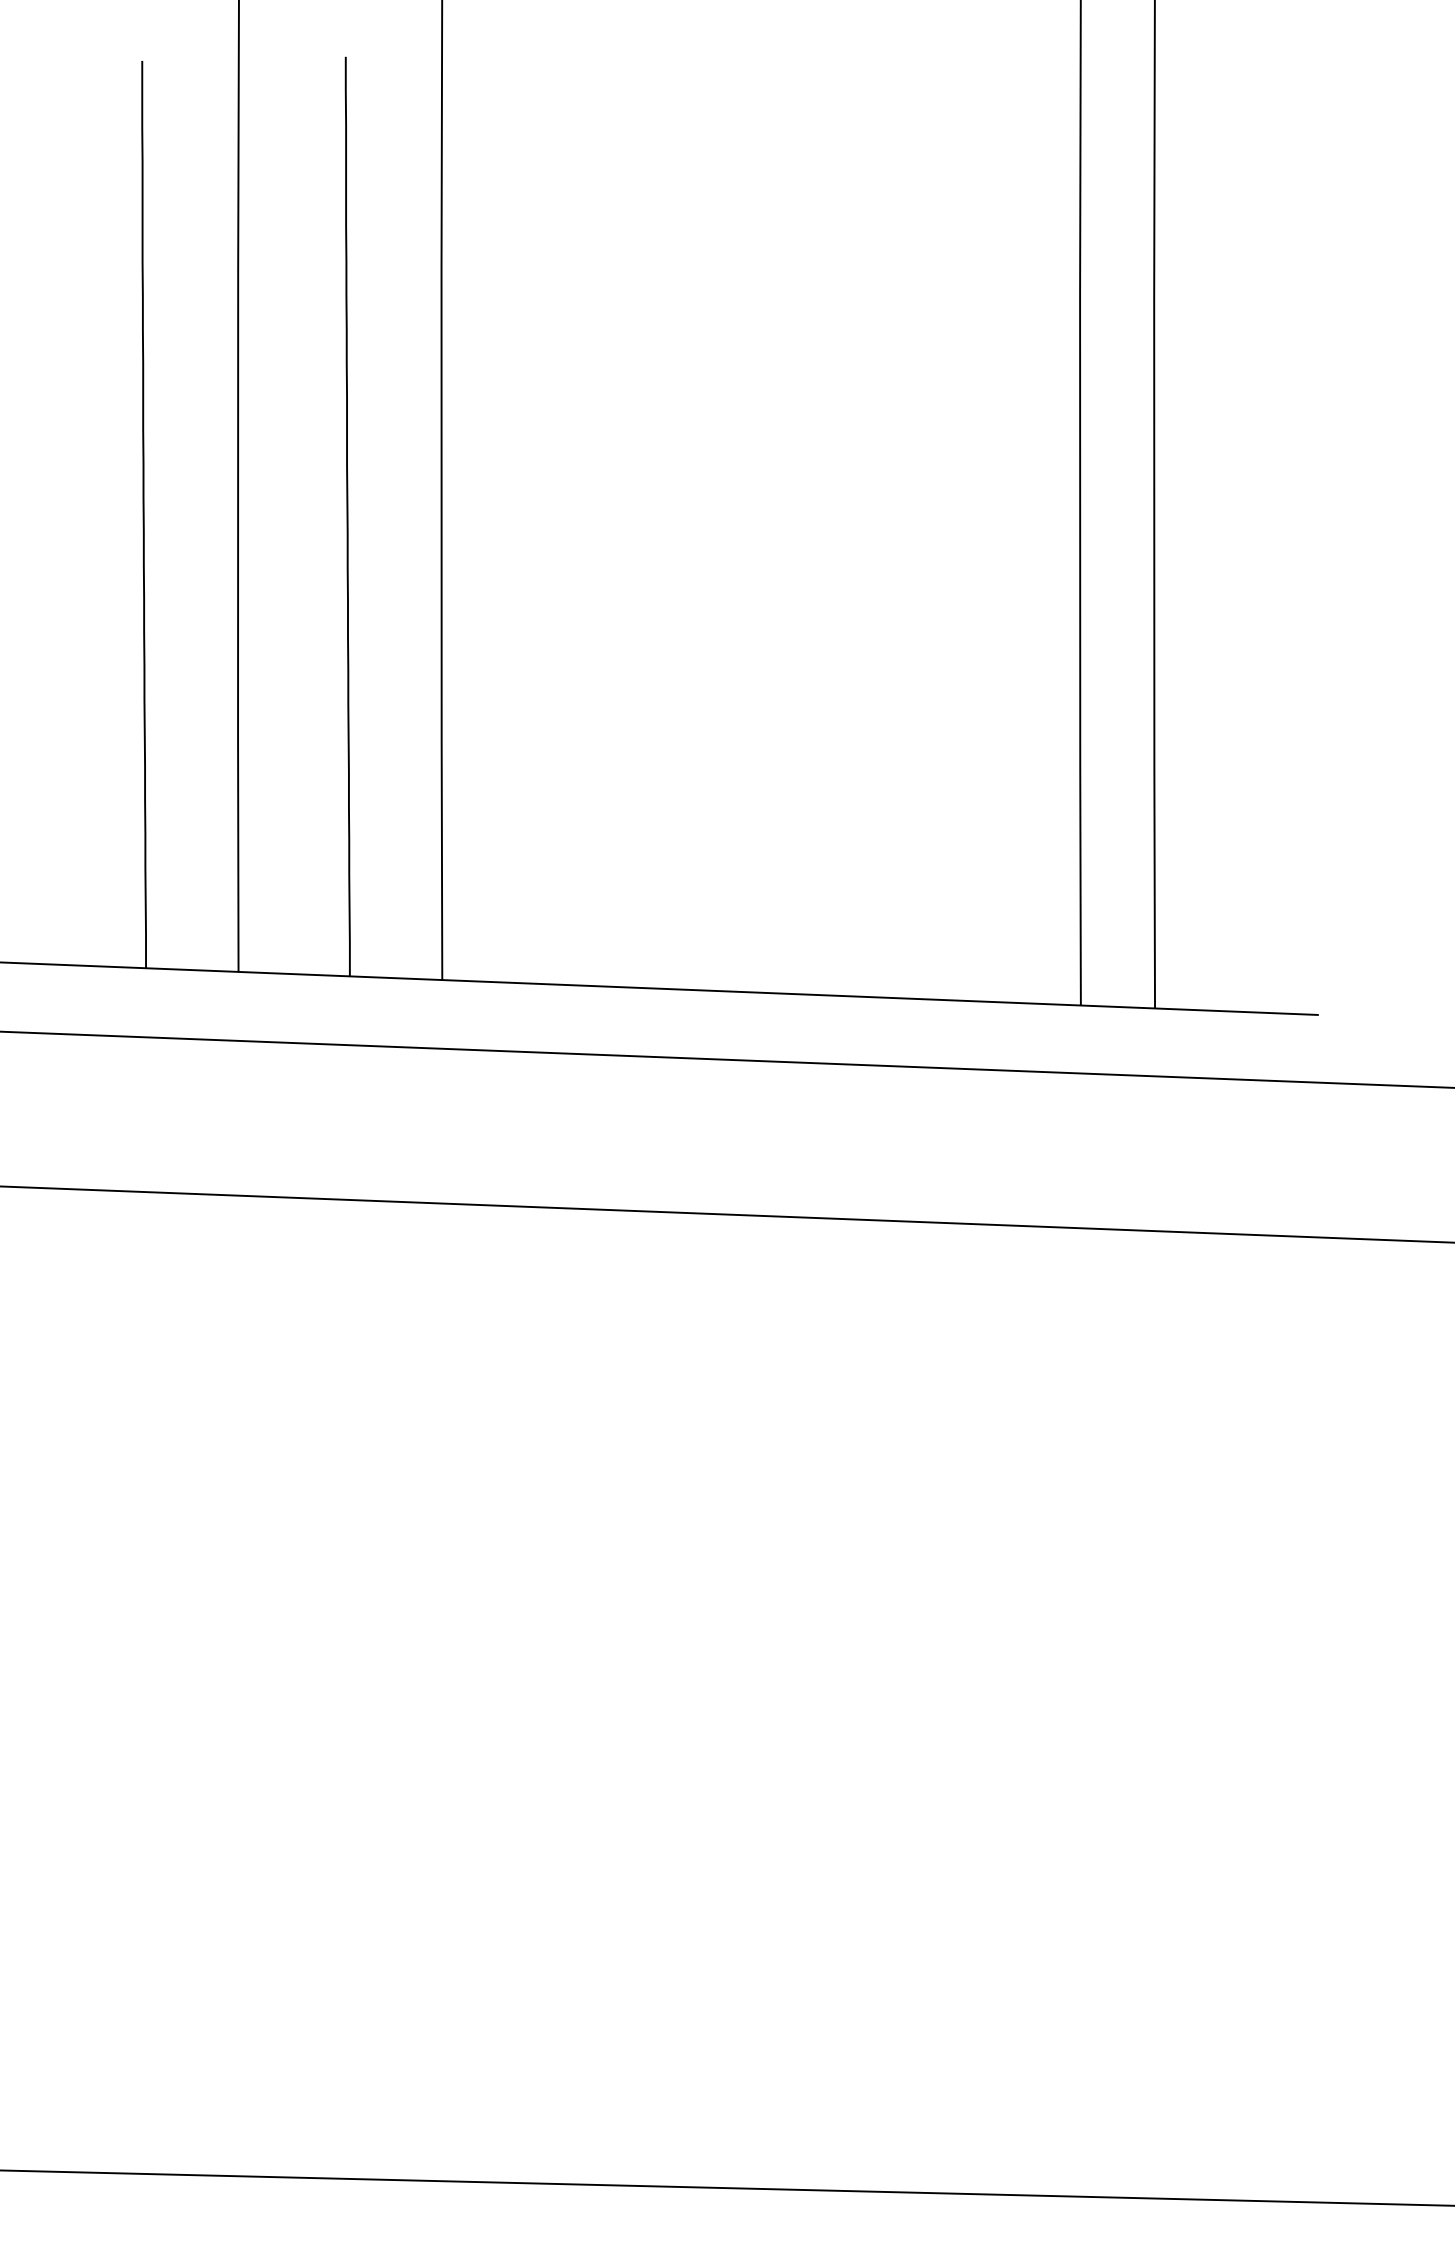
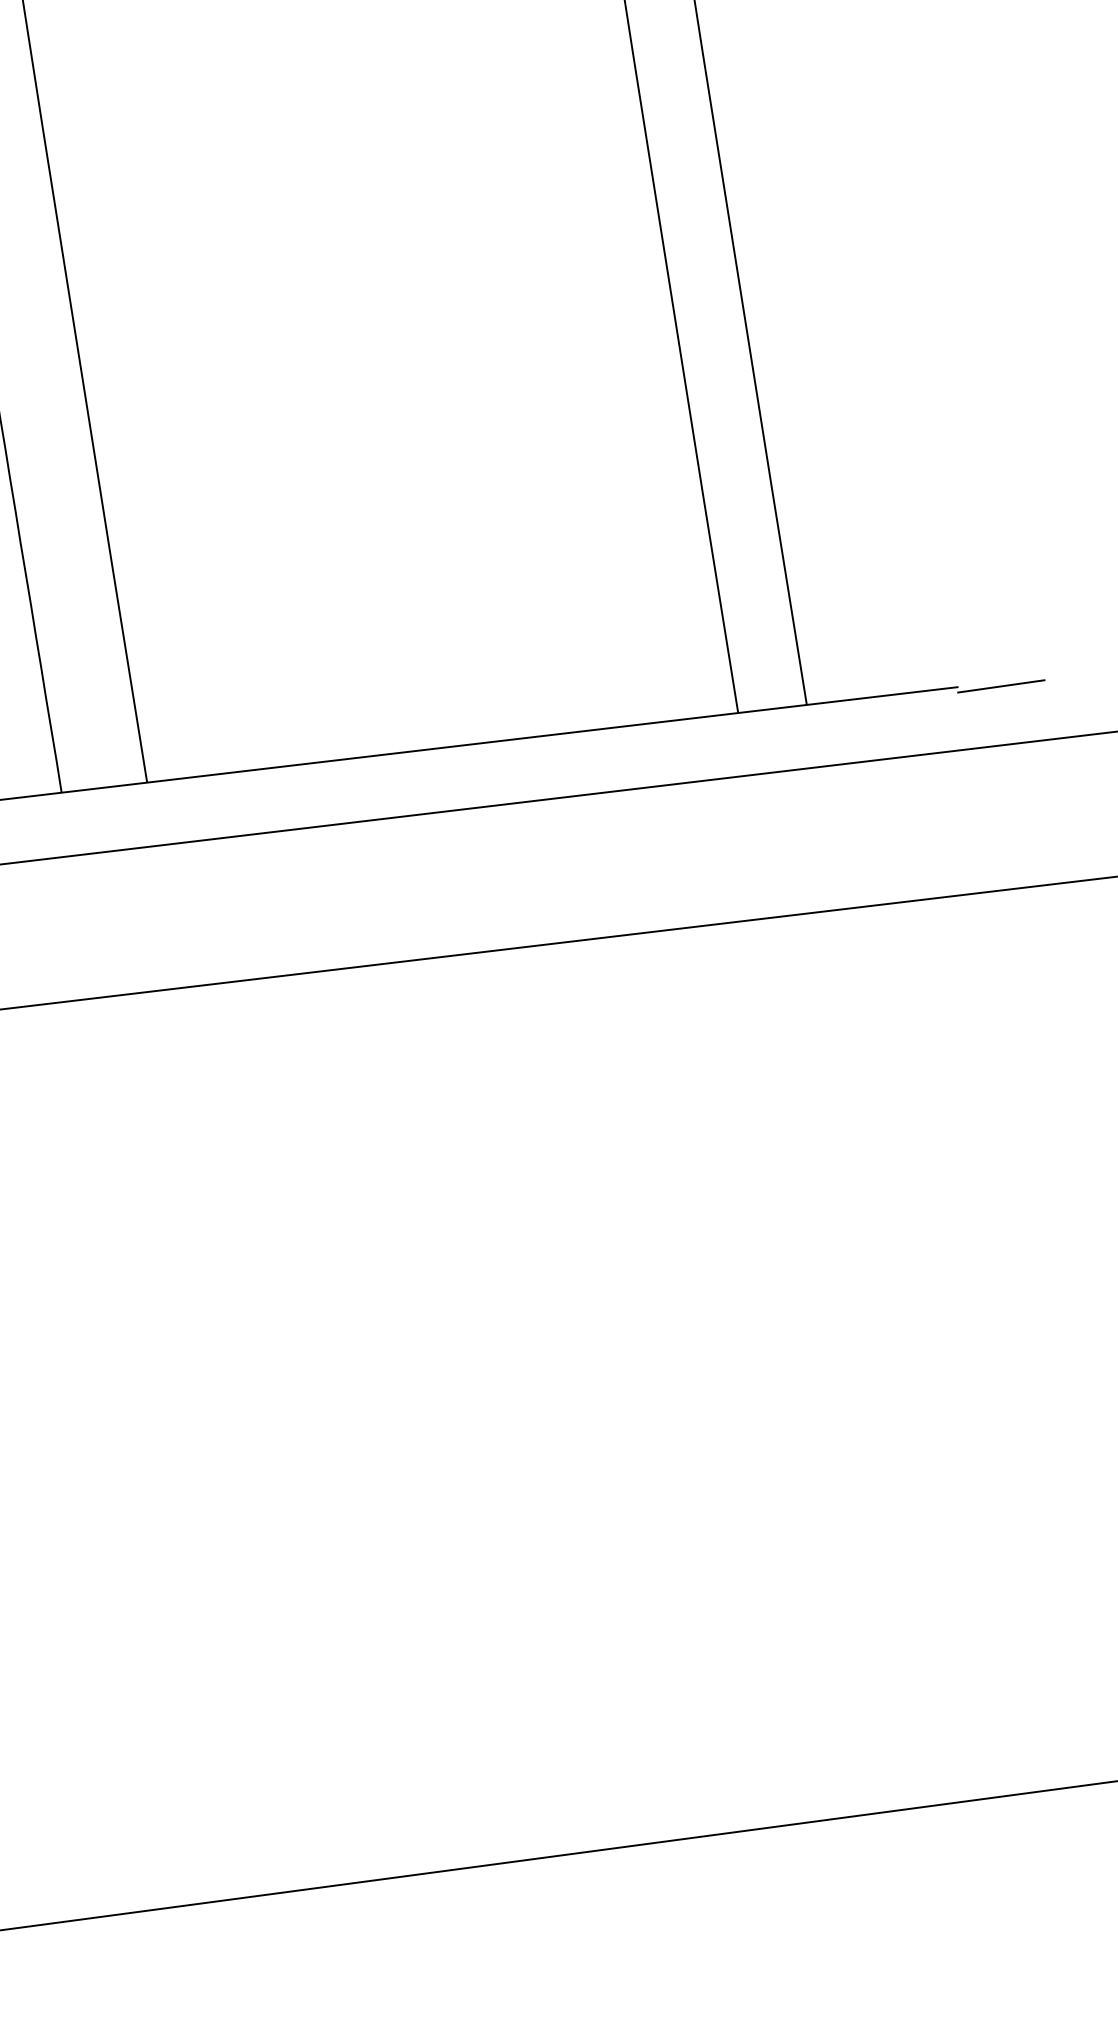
line: (1364, 1021) -> (1001, 686), added

